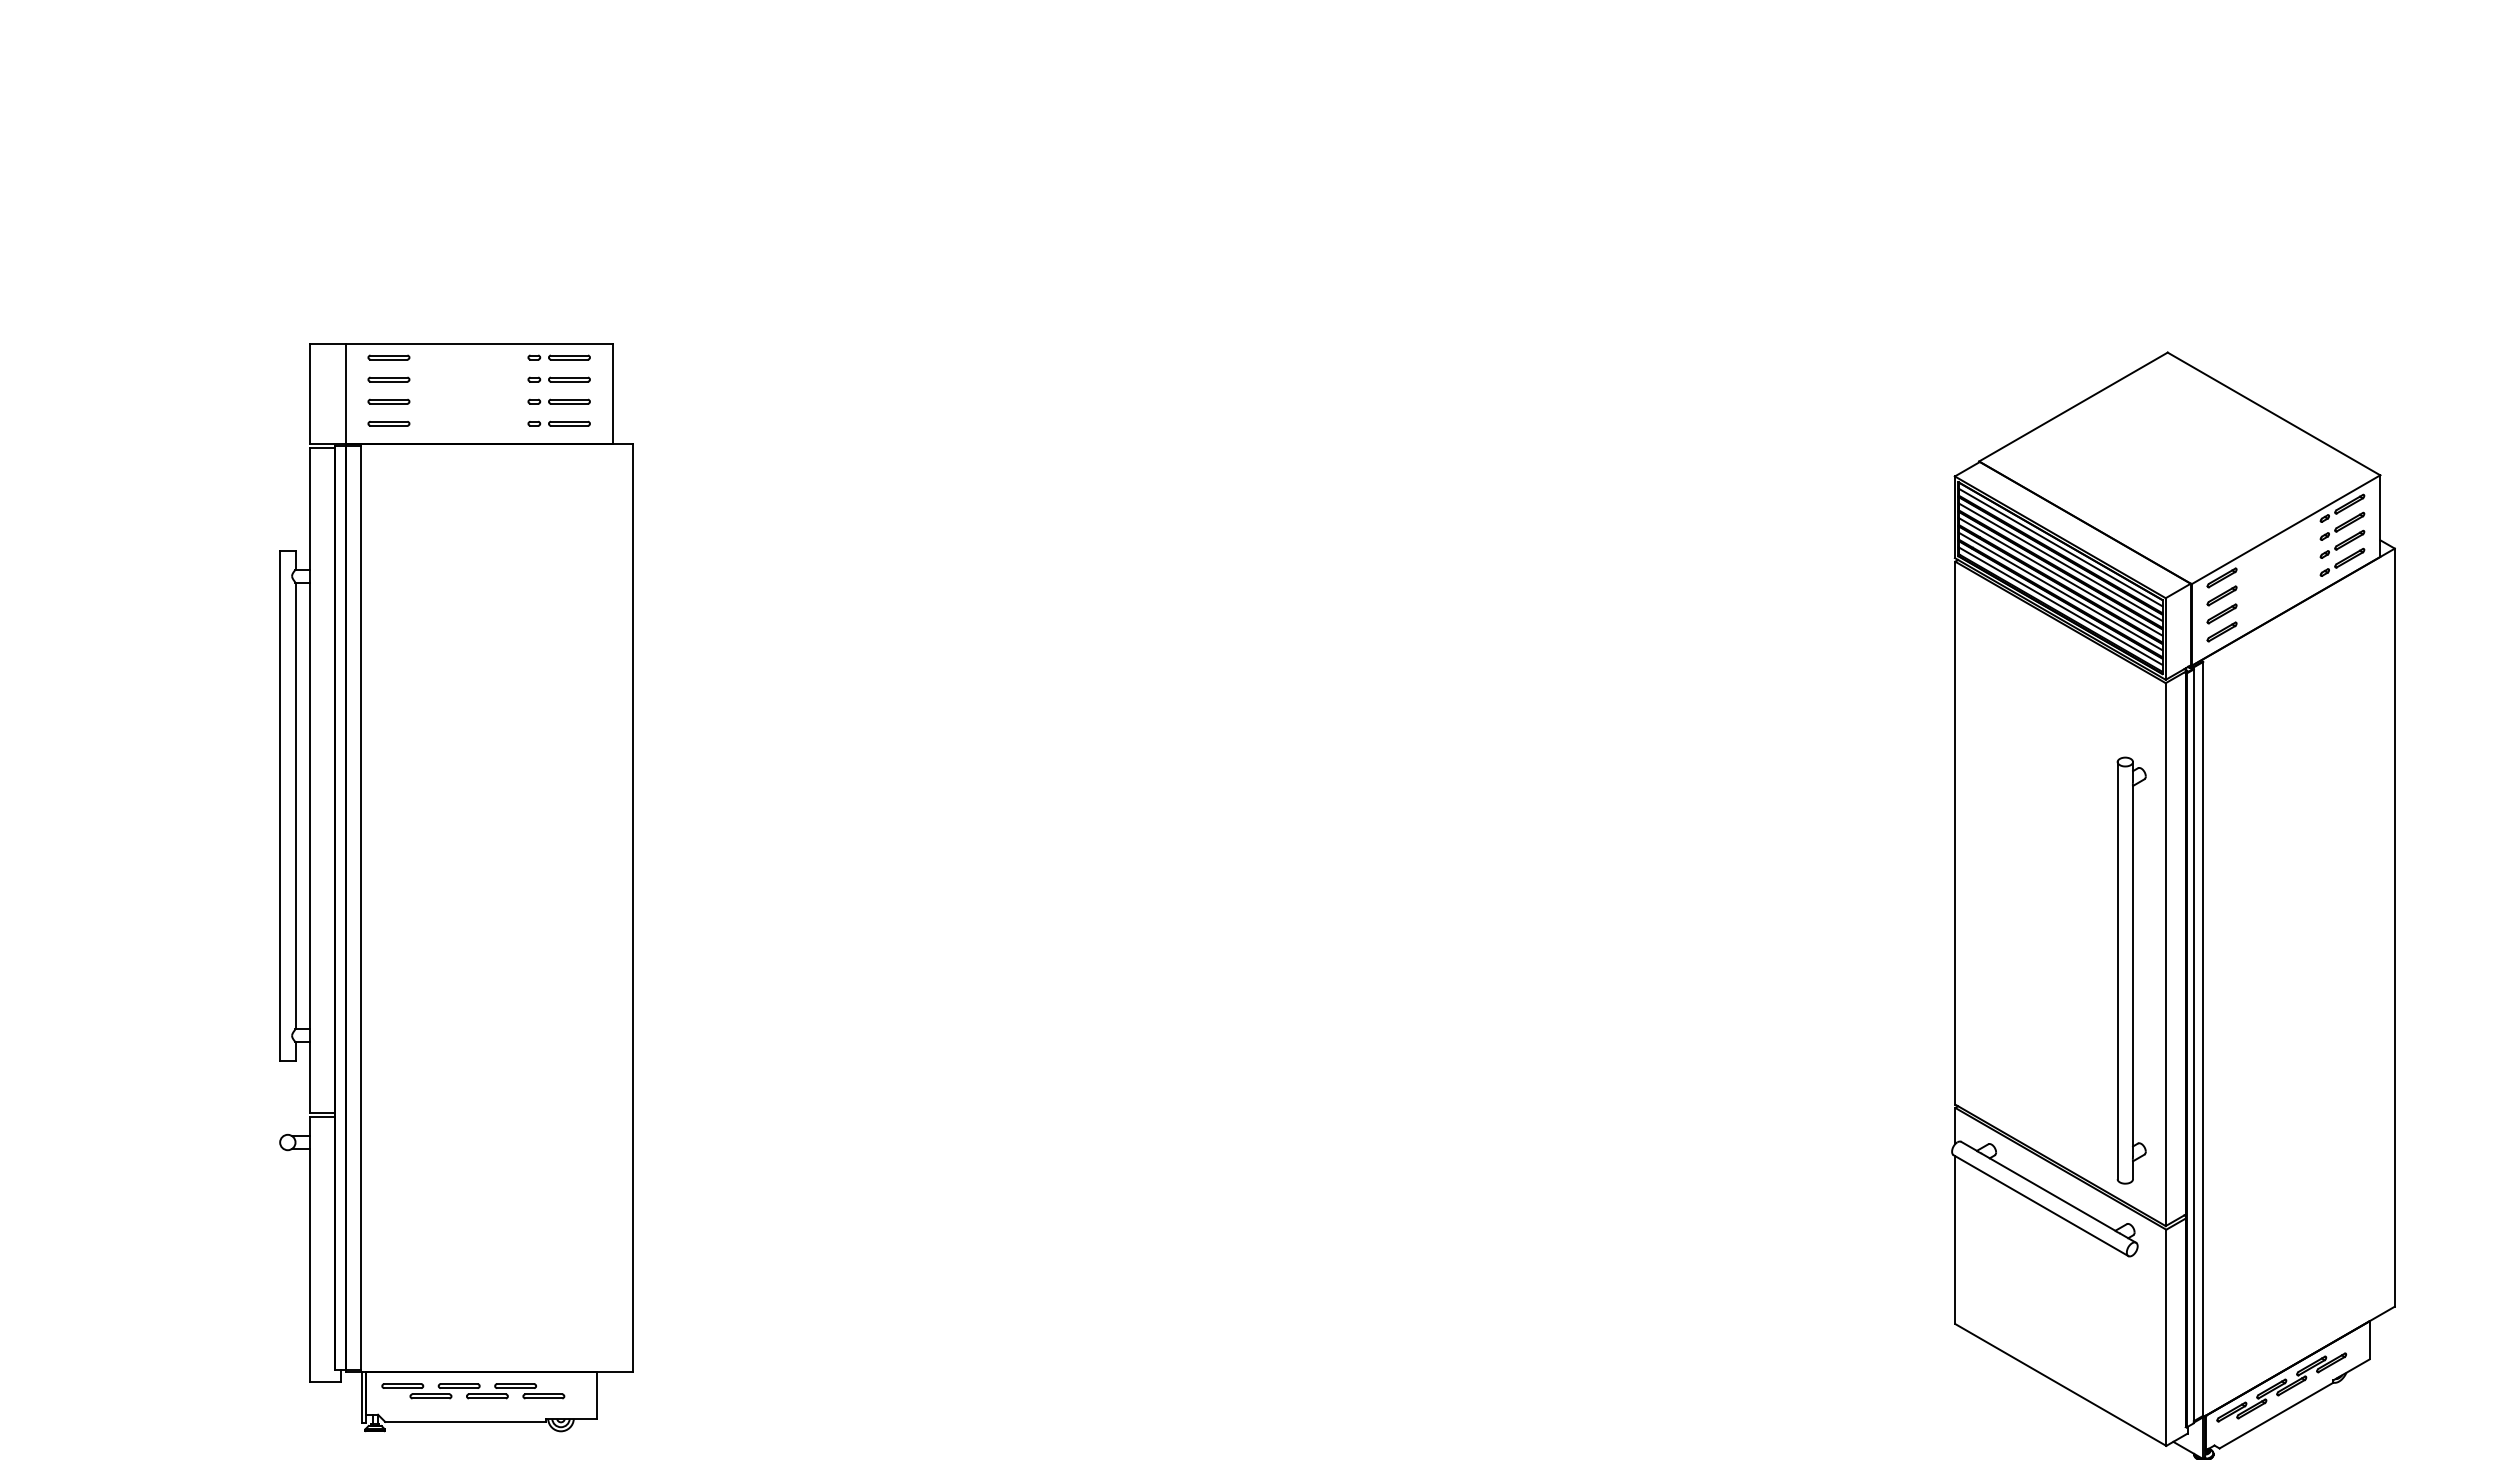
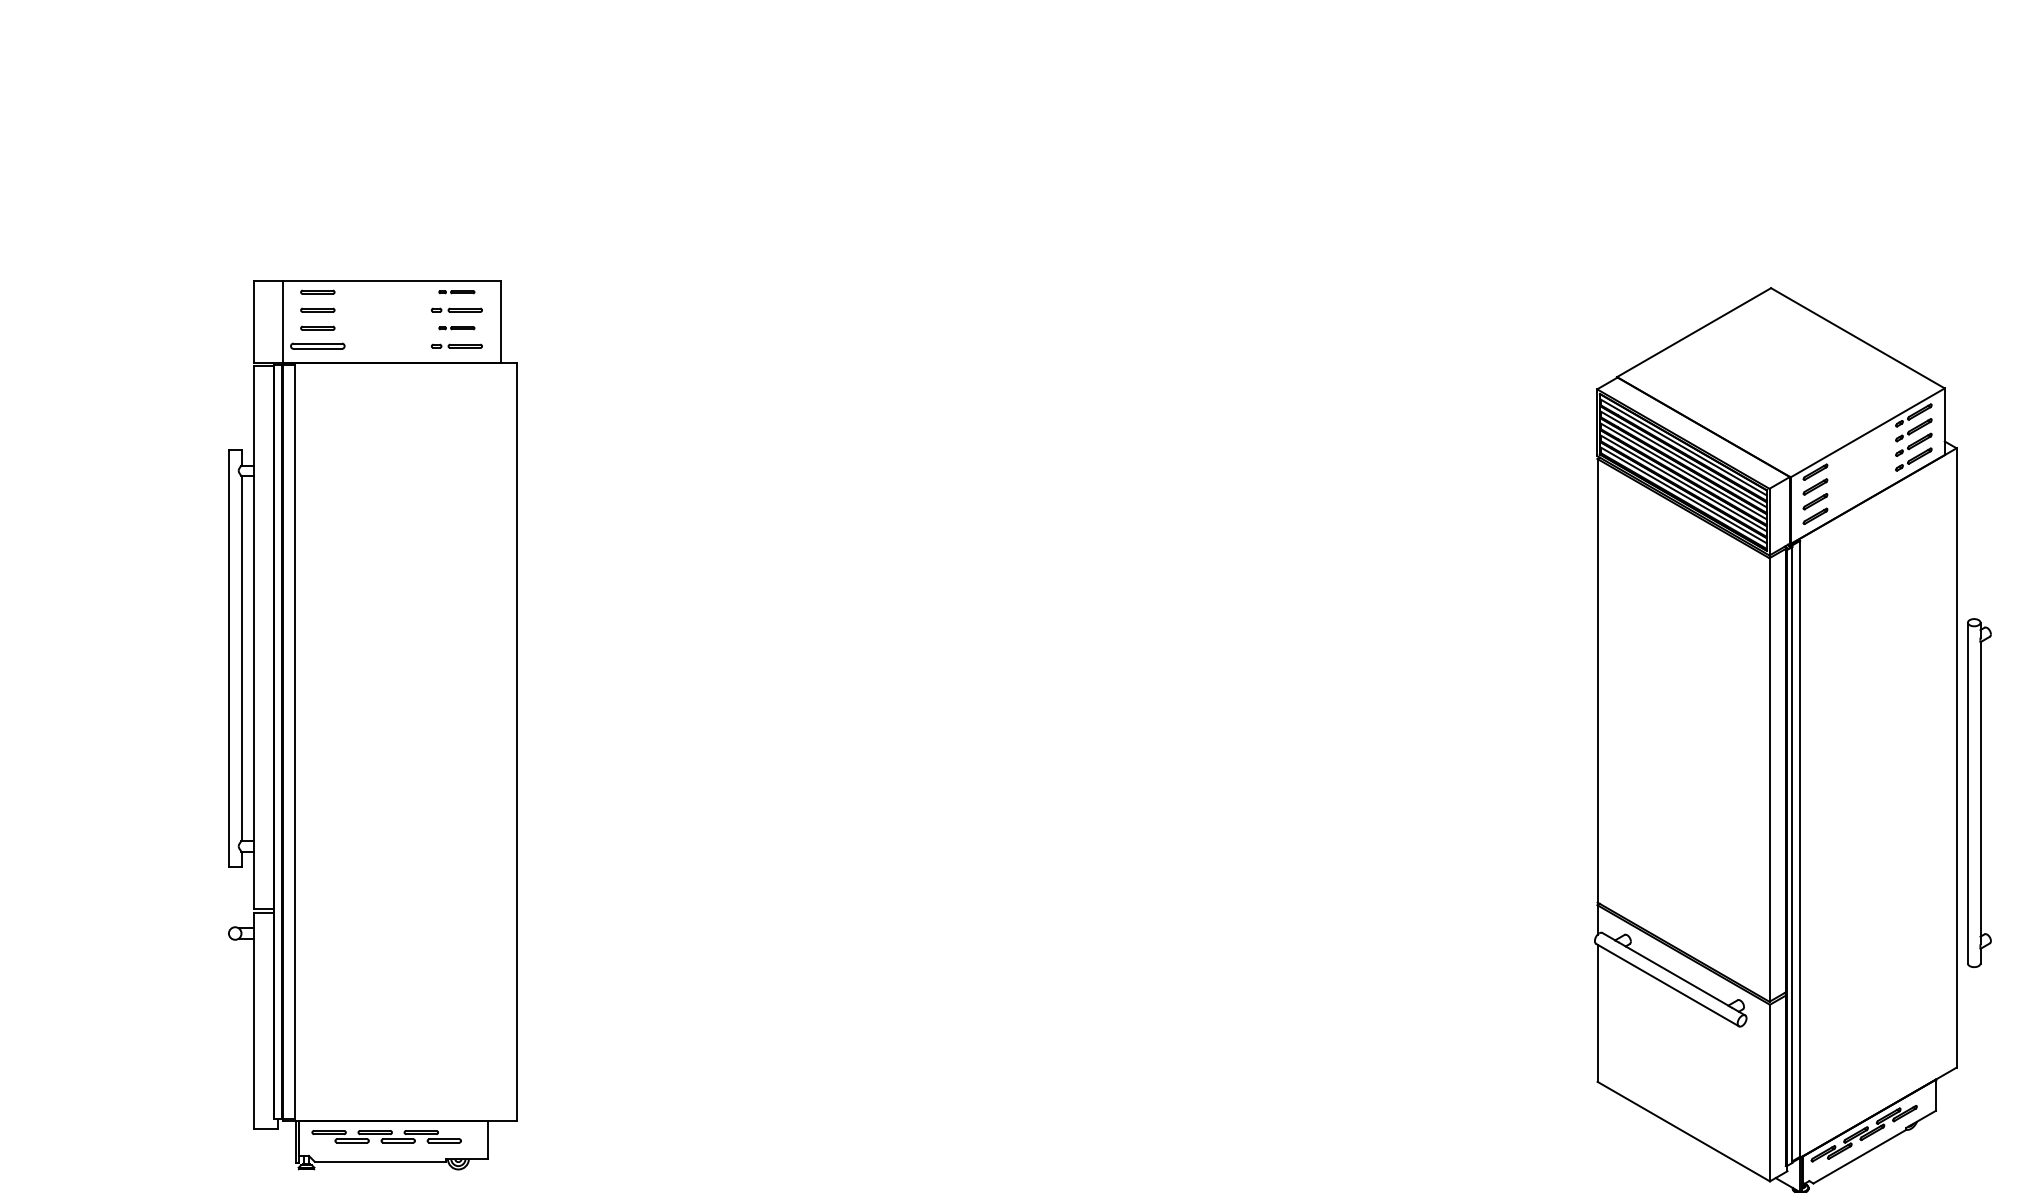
part: (558, 357) -> (456, 292), size x0.7
part: (558, 401) -> (456, 328), size x0.7
part: (388, 423) -> (317, 346), size x1.6
part: (2131, 970) -> (1979, 792), moved

